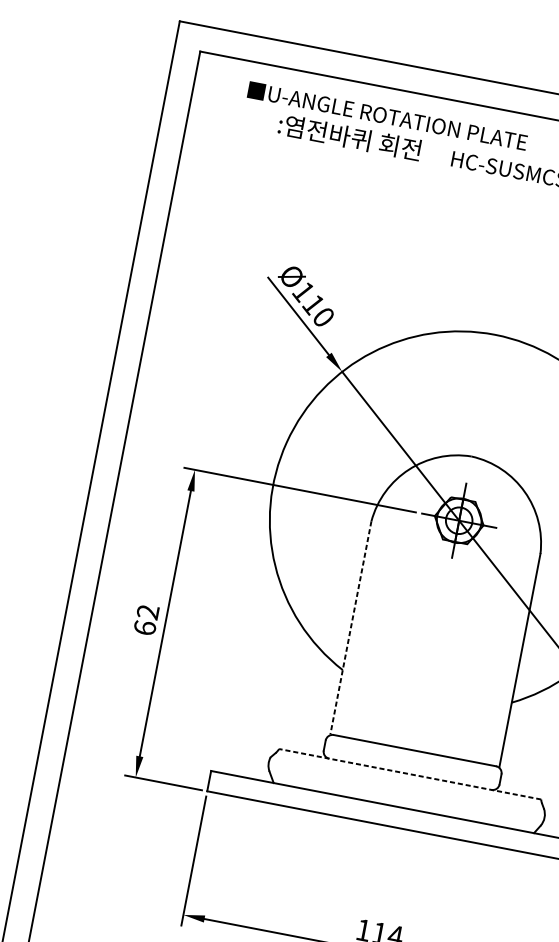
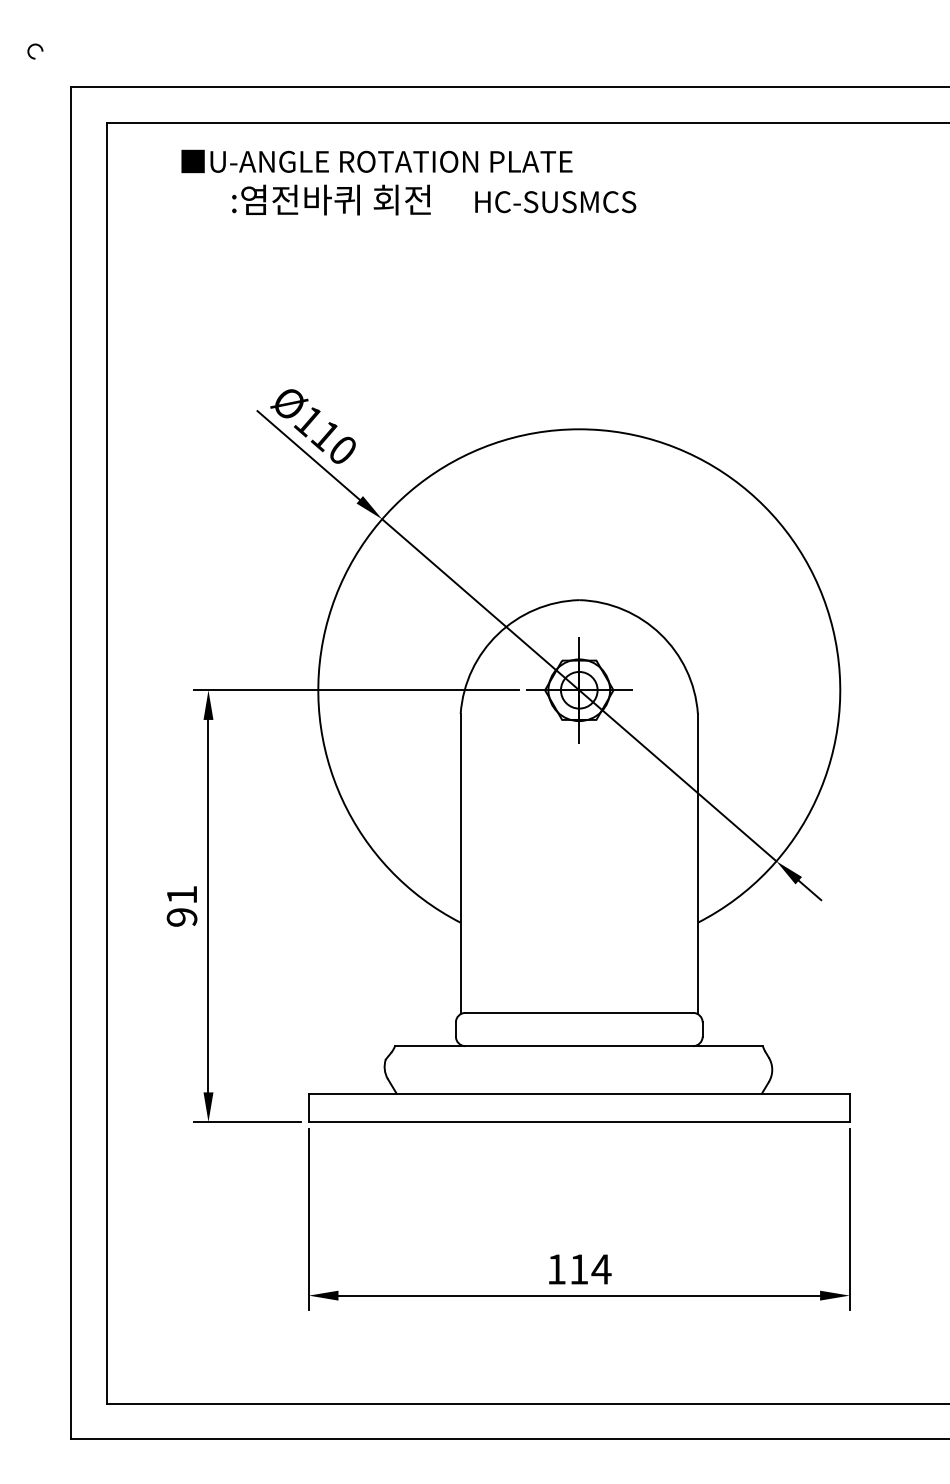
text: (146, 619) -> (181, 905), 62 -> 91
line: (350, 627) -> (460, 863), dashed -> solid
line: (409, 774) -> (578, 1046), dashed -> solid

